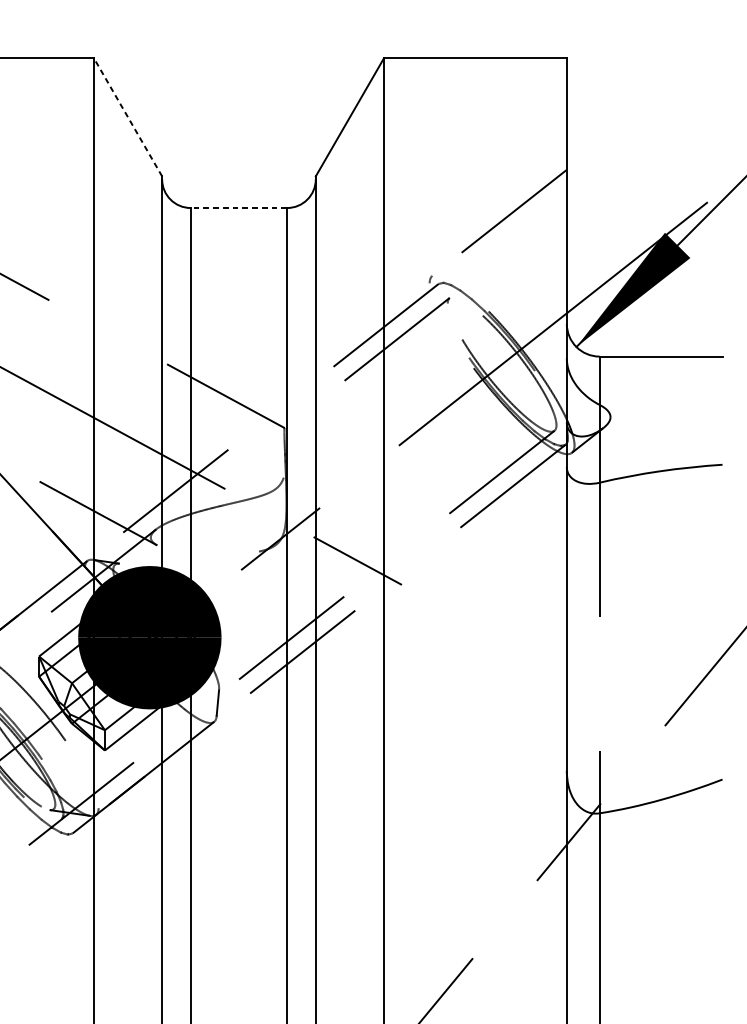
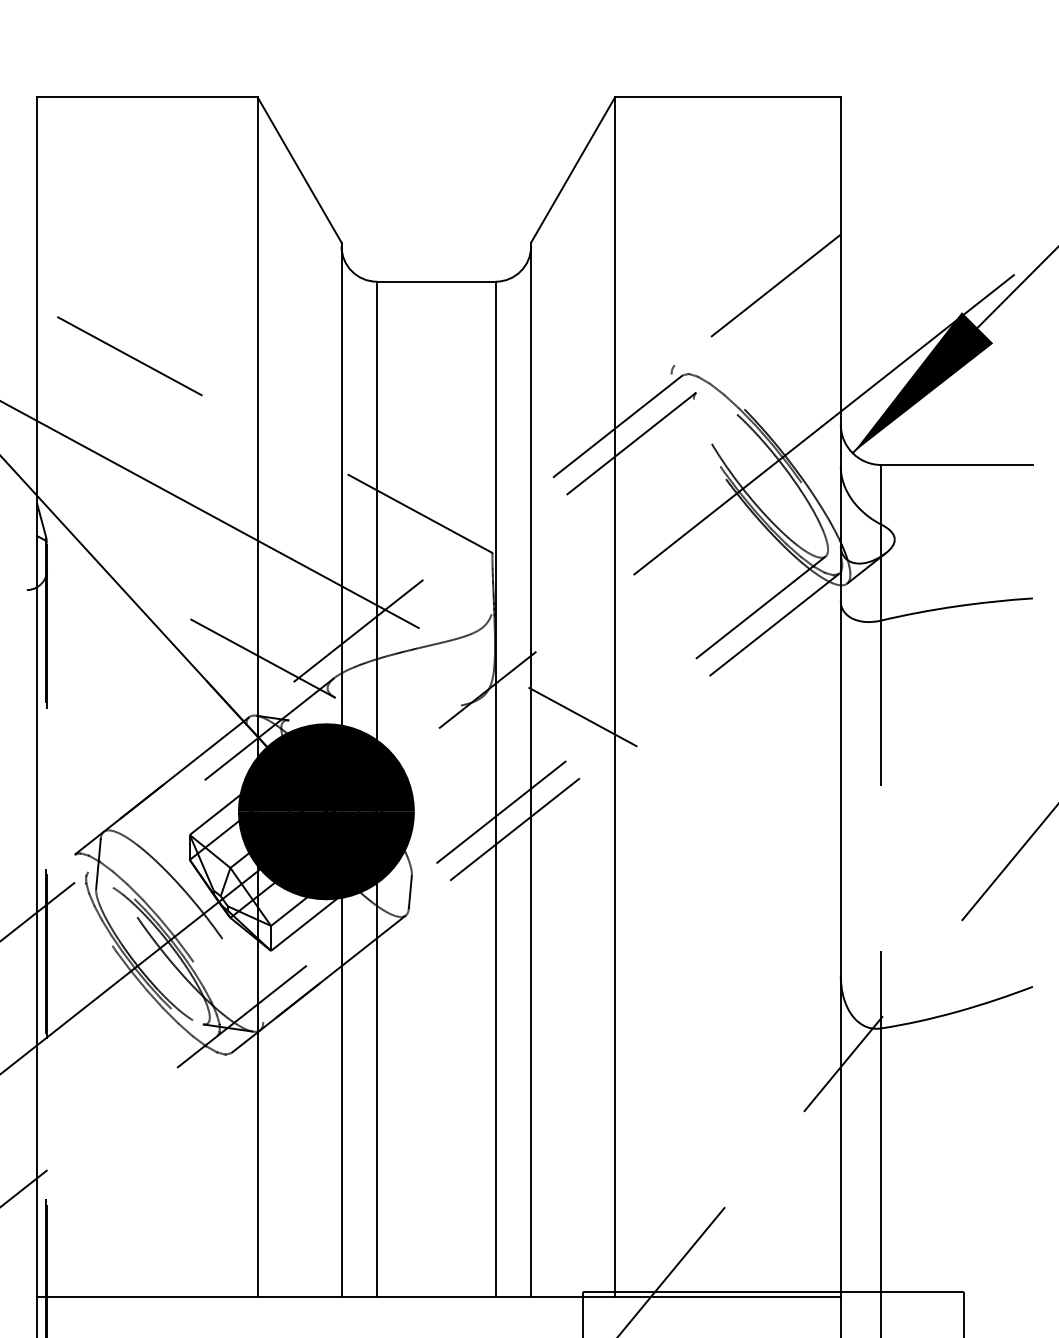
line: (128, 117) -> (299, 169), dashed -> solid
line: (238, 207) -> (435, 281), dashed -> solid

